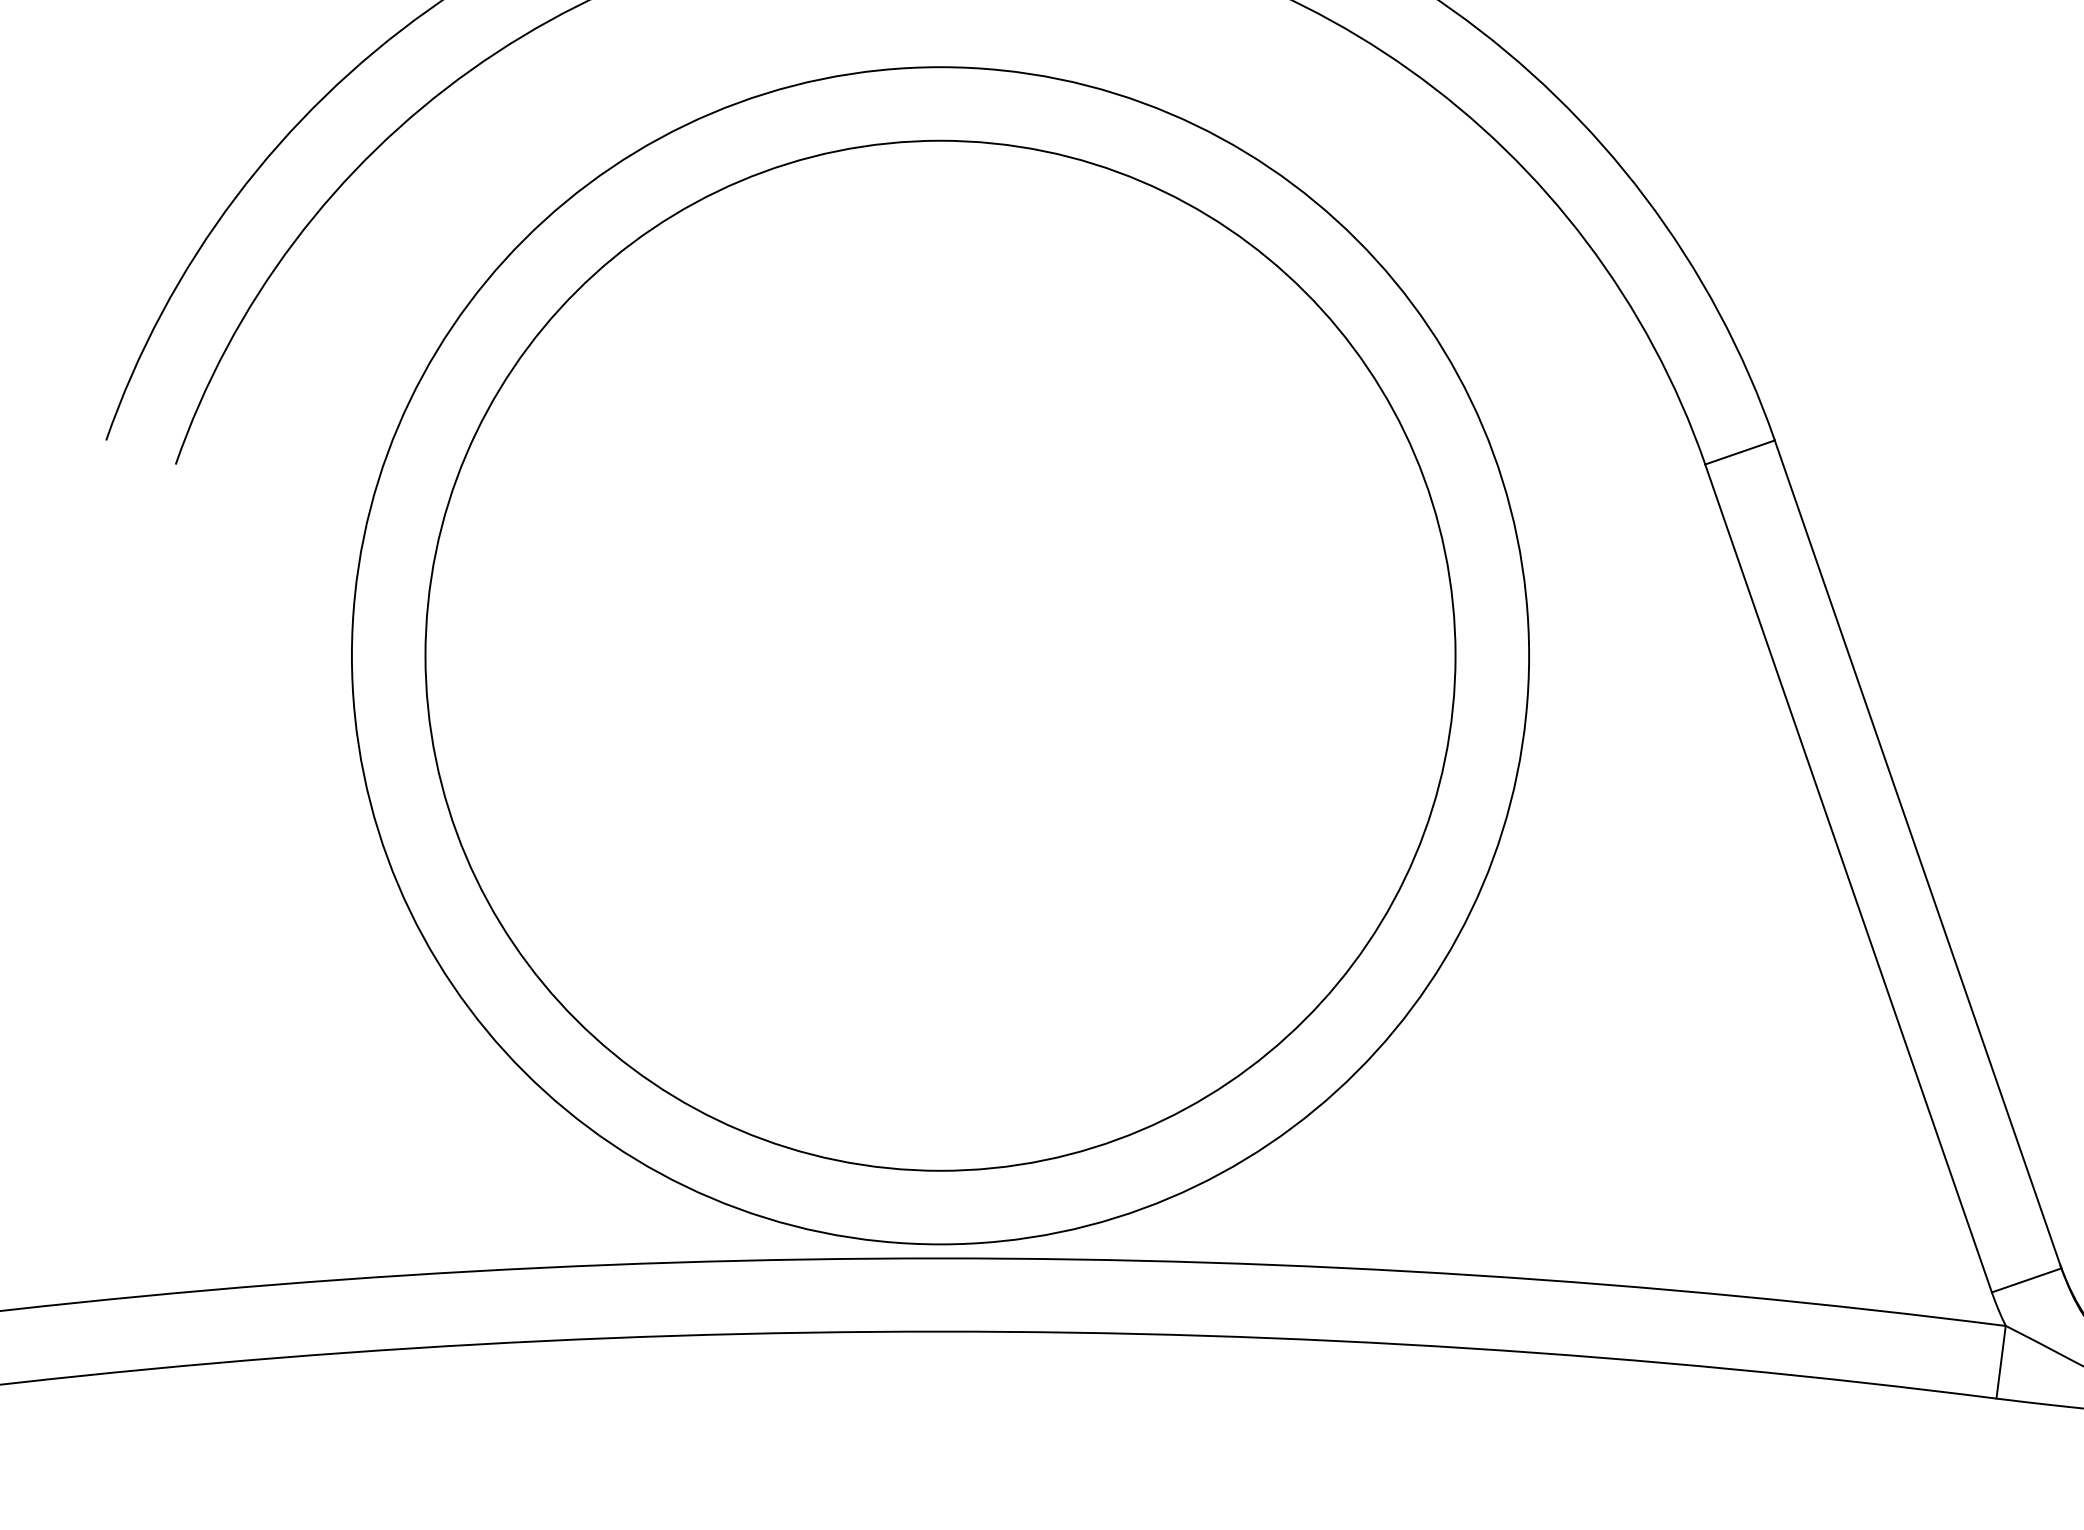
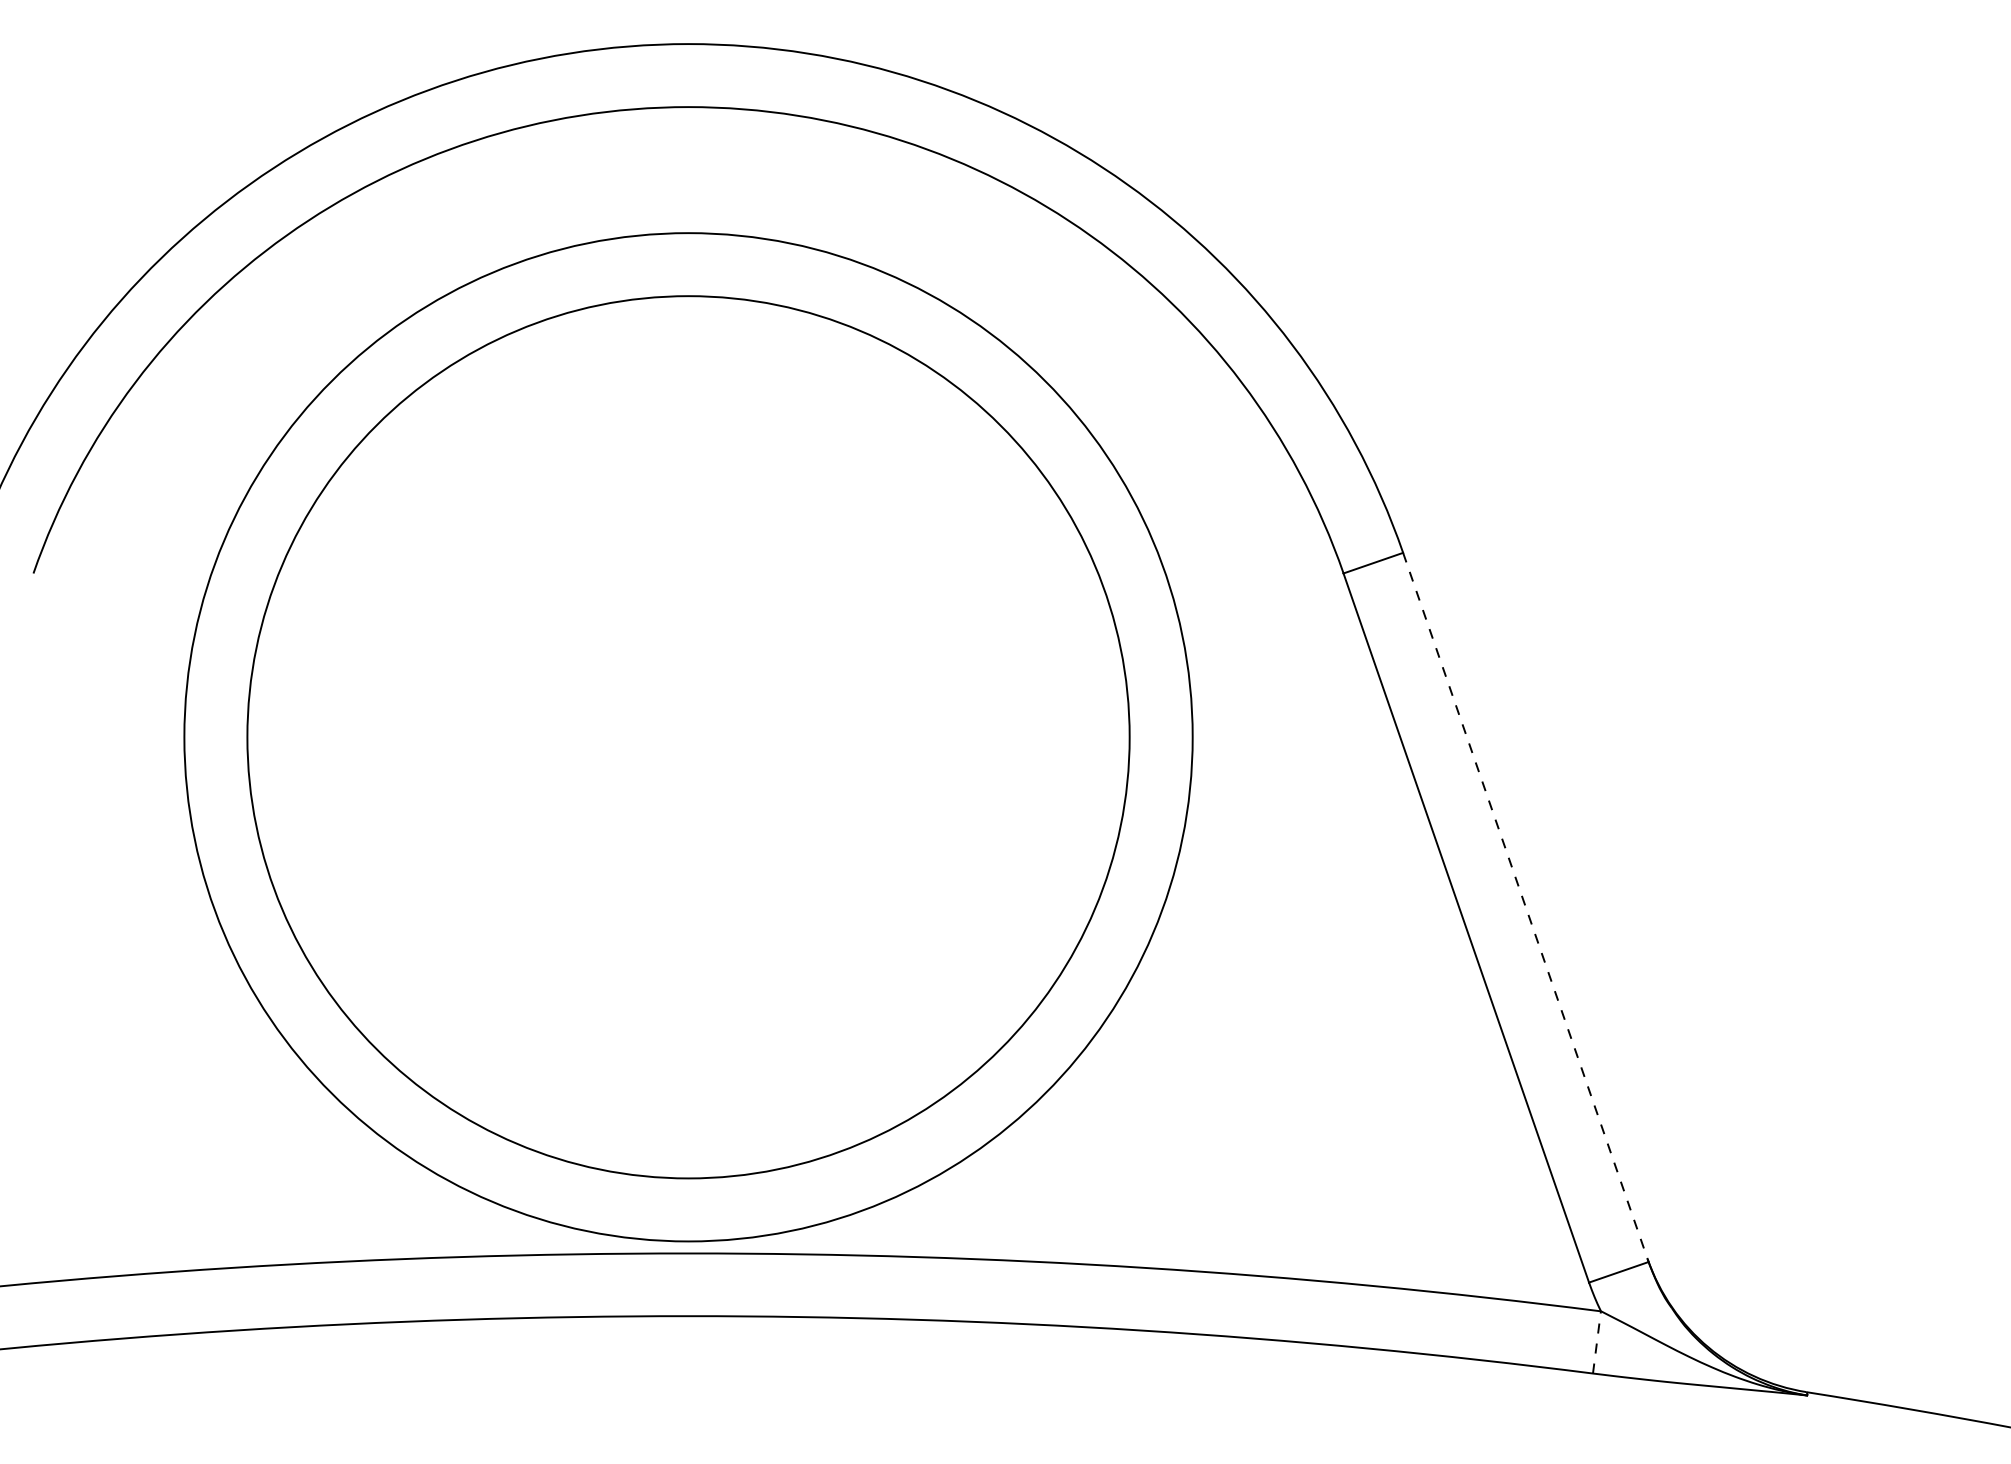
line: (1918, 854) -> (1526, 907), solid -> dashed
line: (2001, 1361) -> (1597, 1341), solid -> dashed

